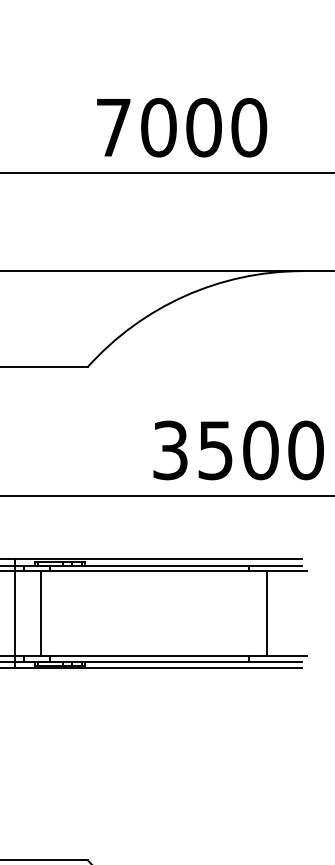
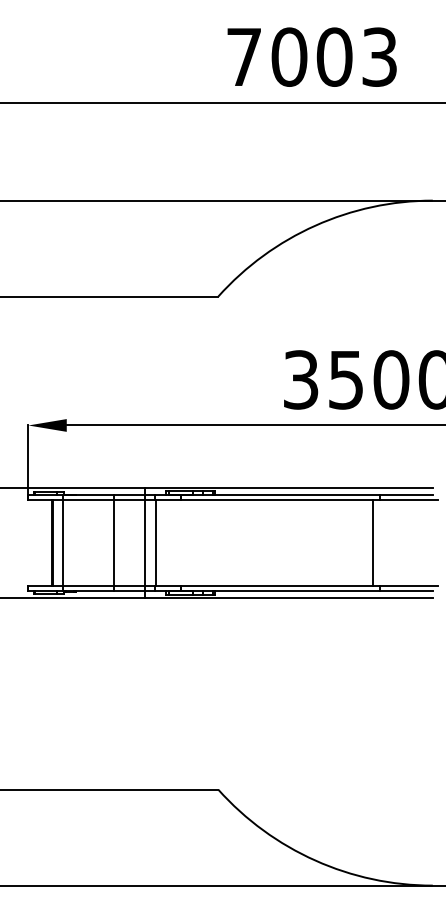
text: (248, 126) -> (379, 56), 7000 -> 7003
line: (40, 612) -> (155, 542), moved
line: (266, 612) -> (373, 542), moved

